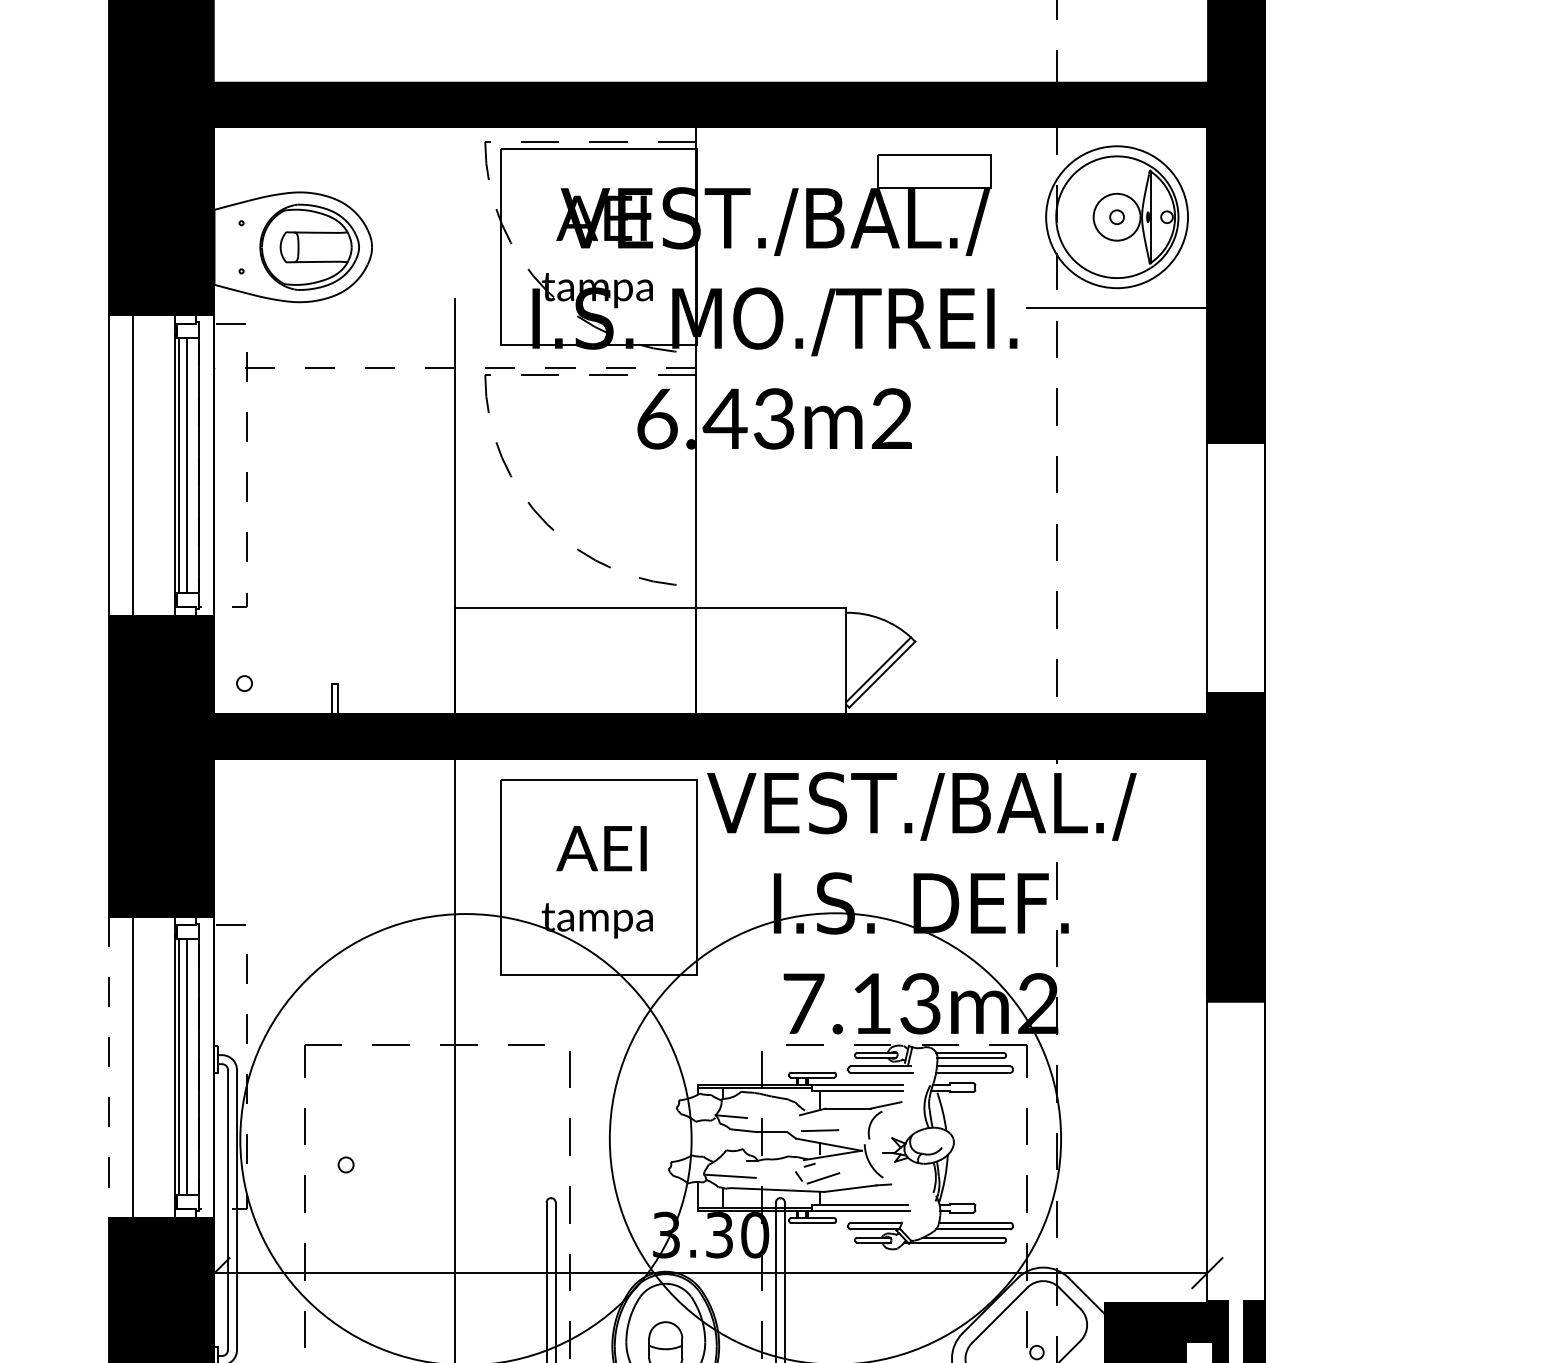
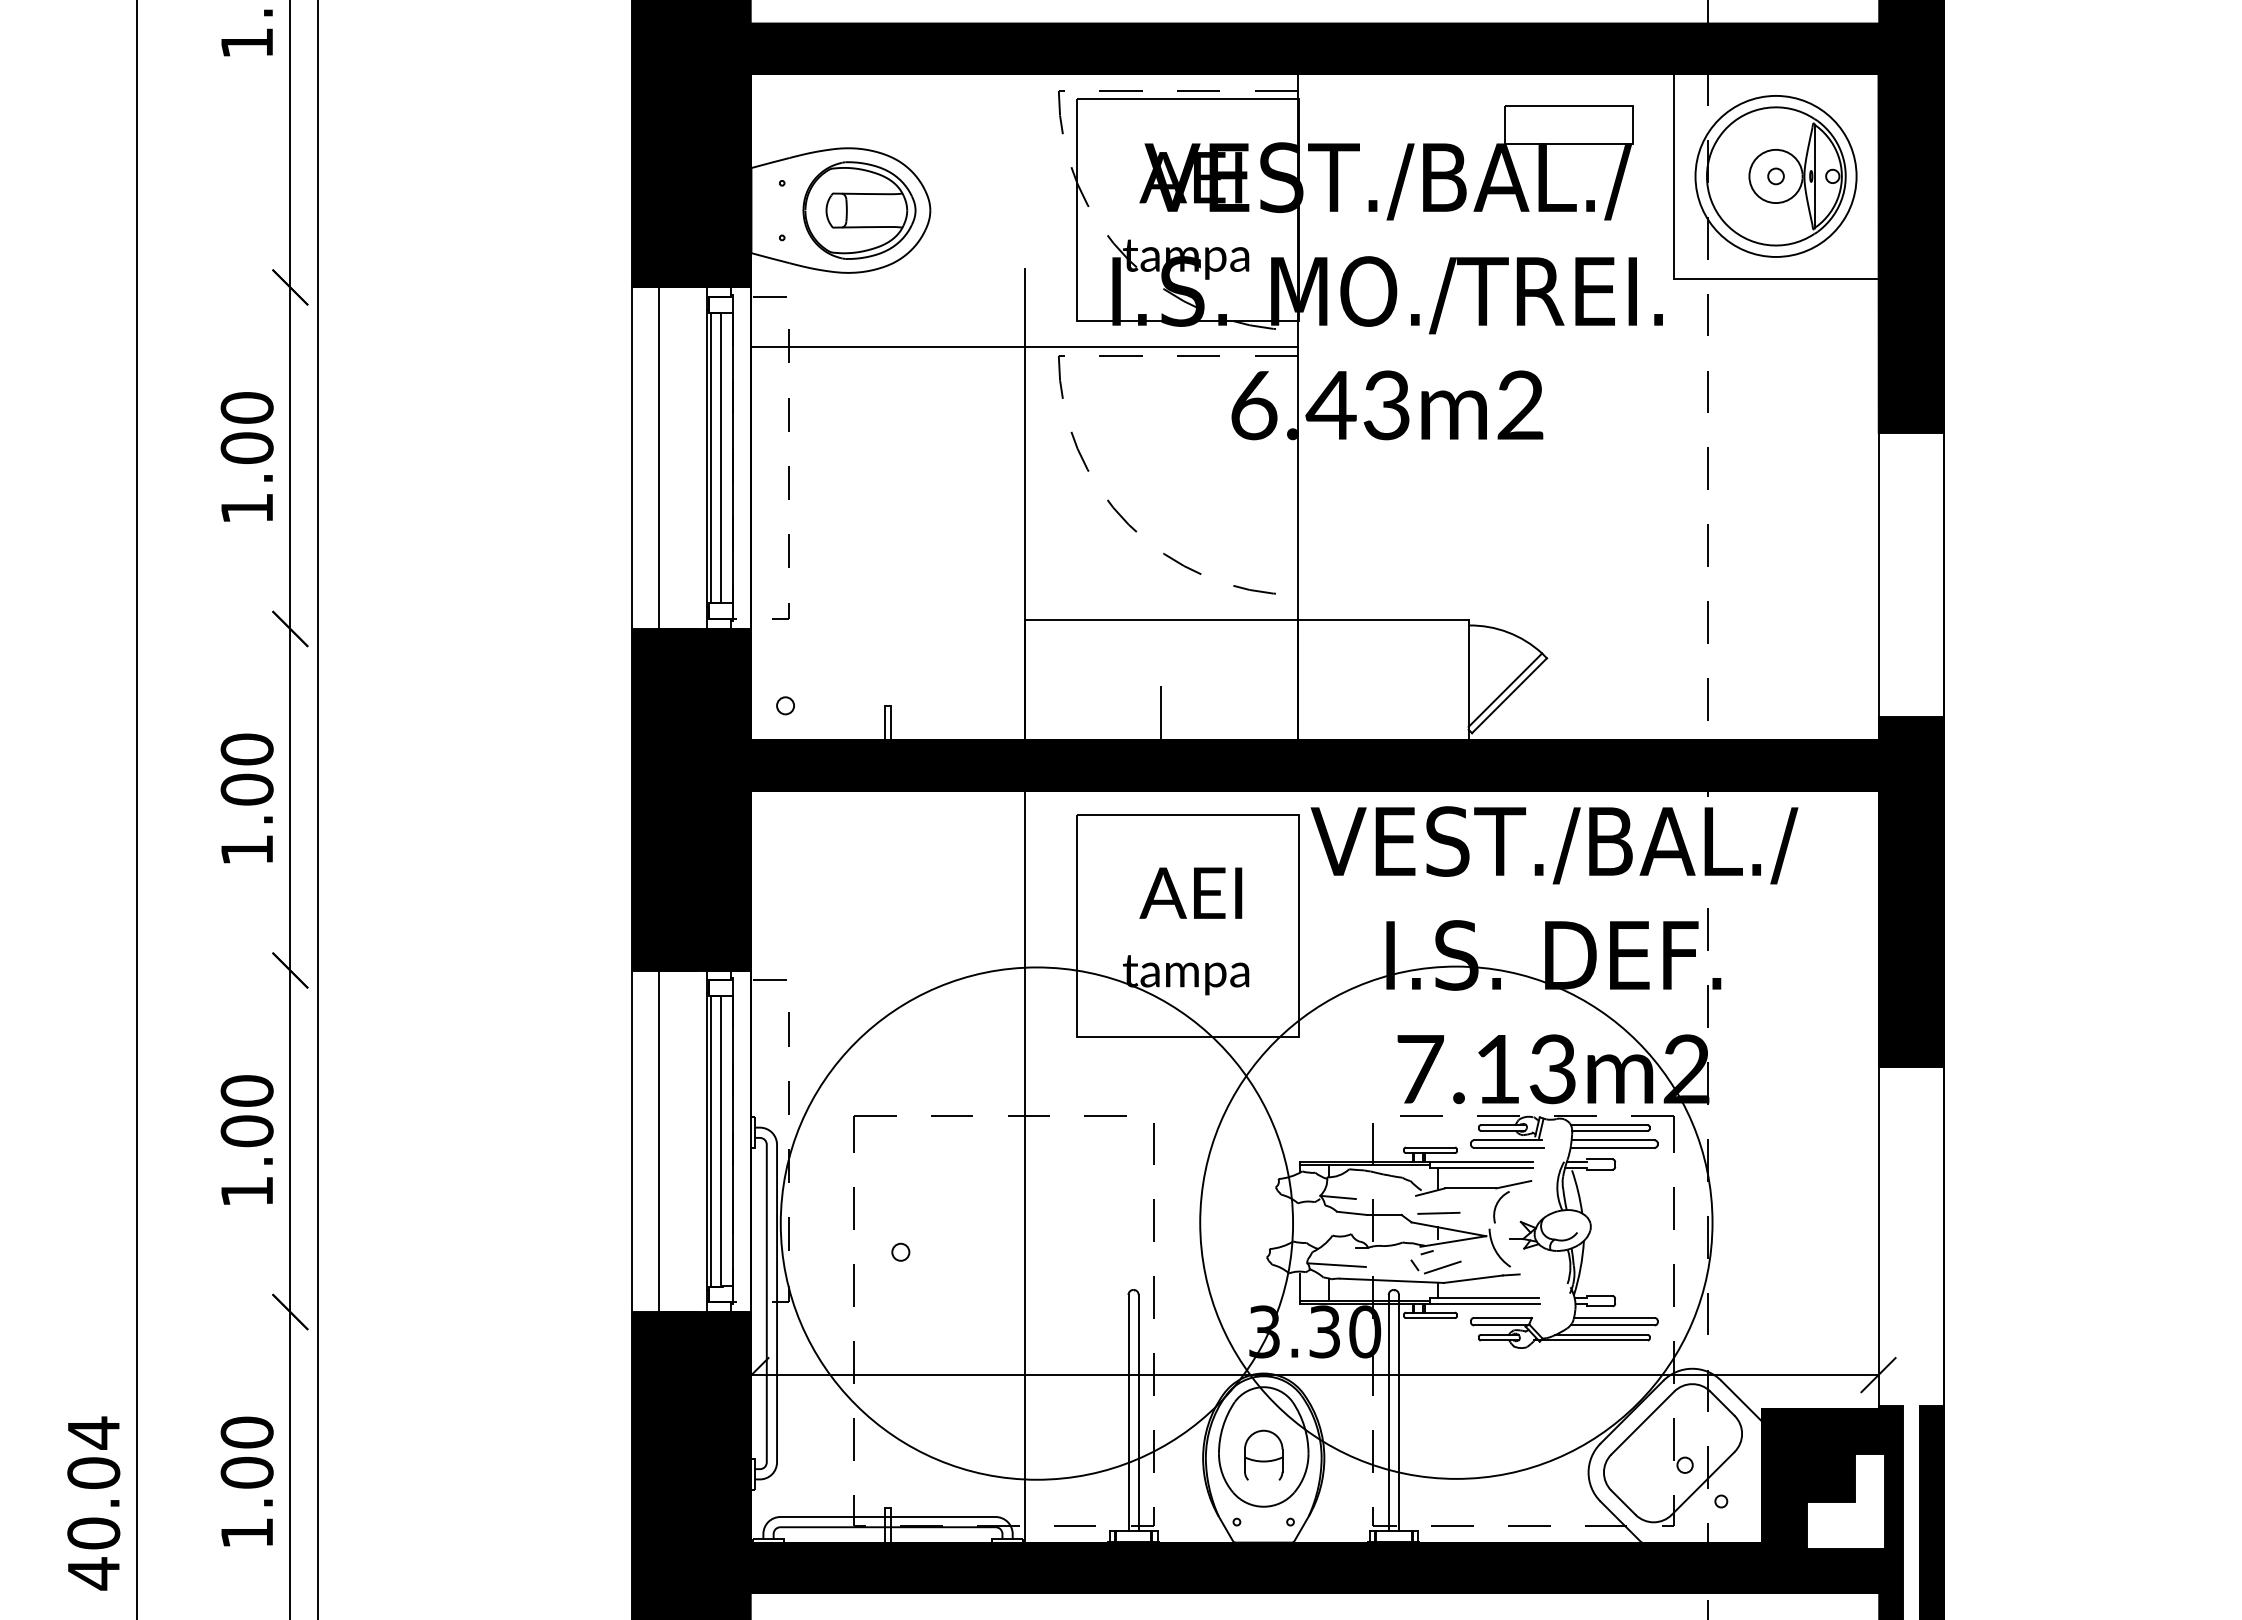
line: (1026, 216) -> (1673, 175), added
line: (455, 367) -> (1024, 347), dashed -> solid
line: (574, 690) -> (1160, 713), added
line: (108, 1067) -> (631, 1141), dashed -> solid

